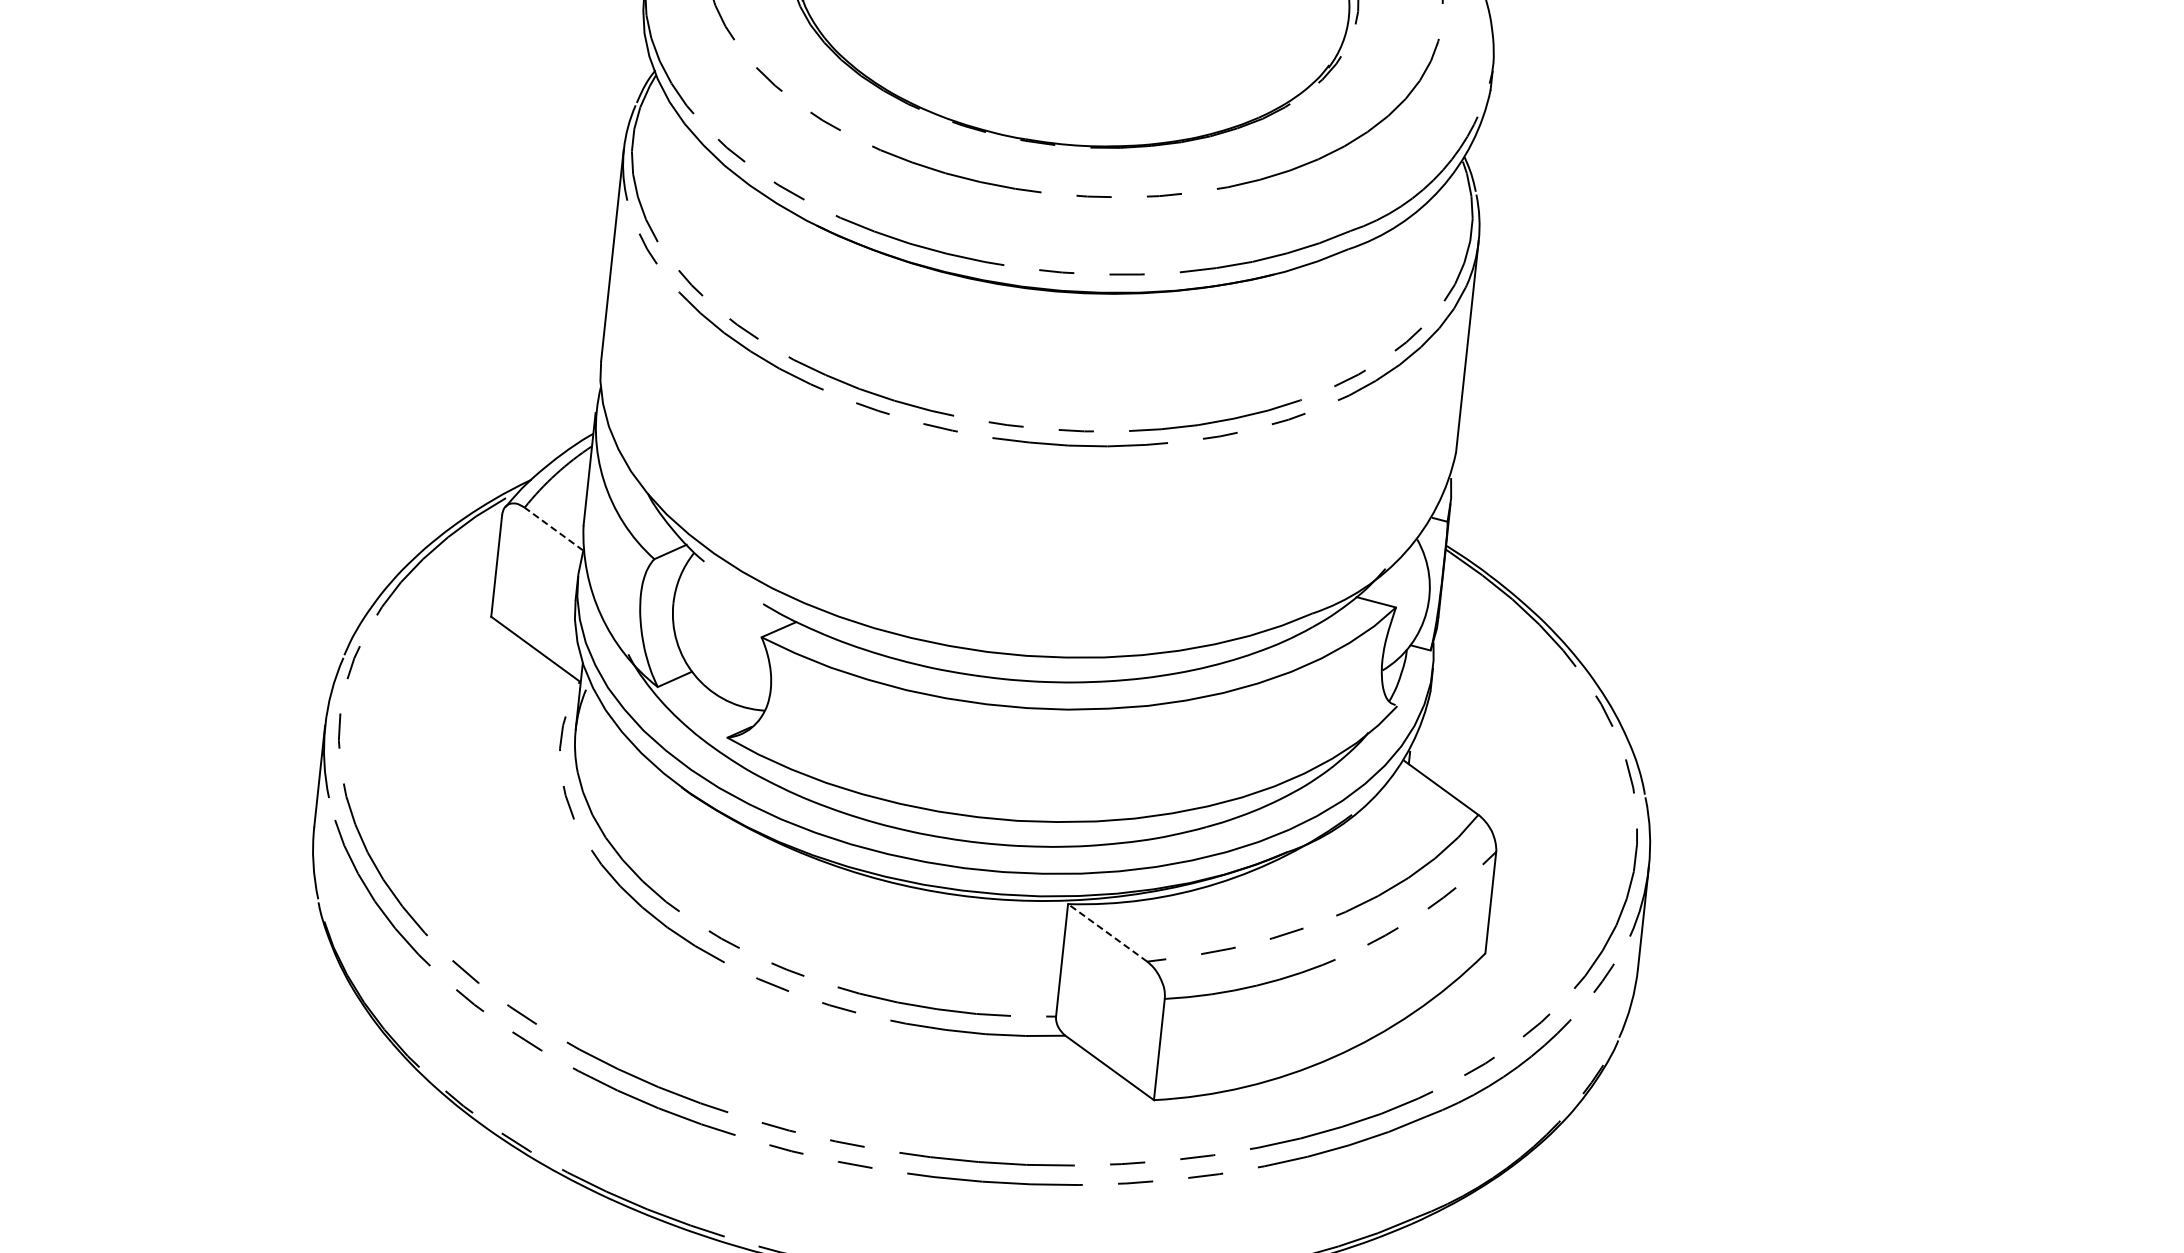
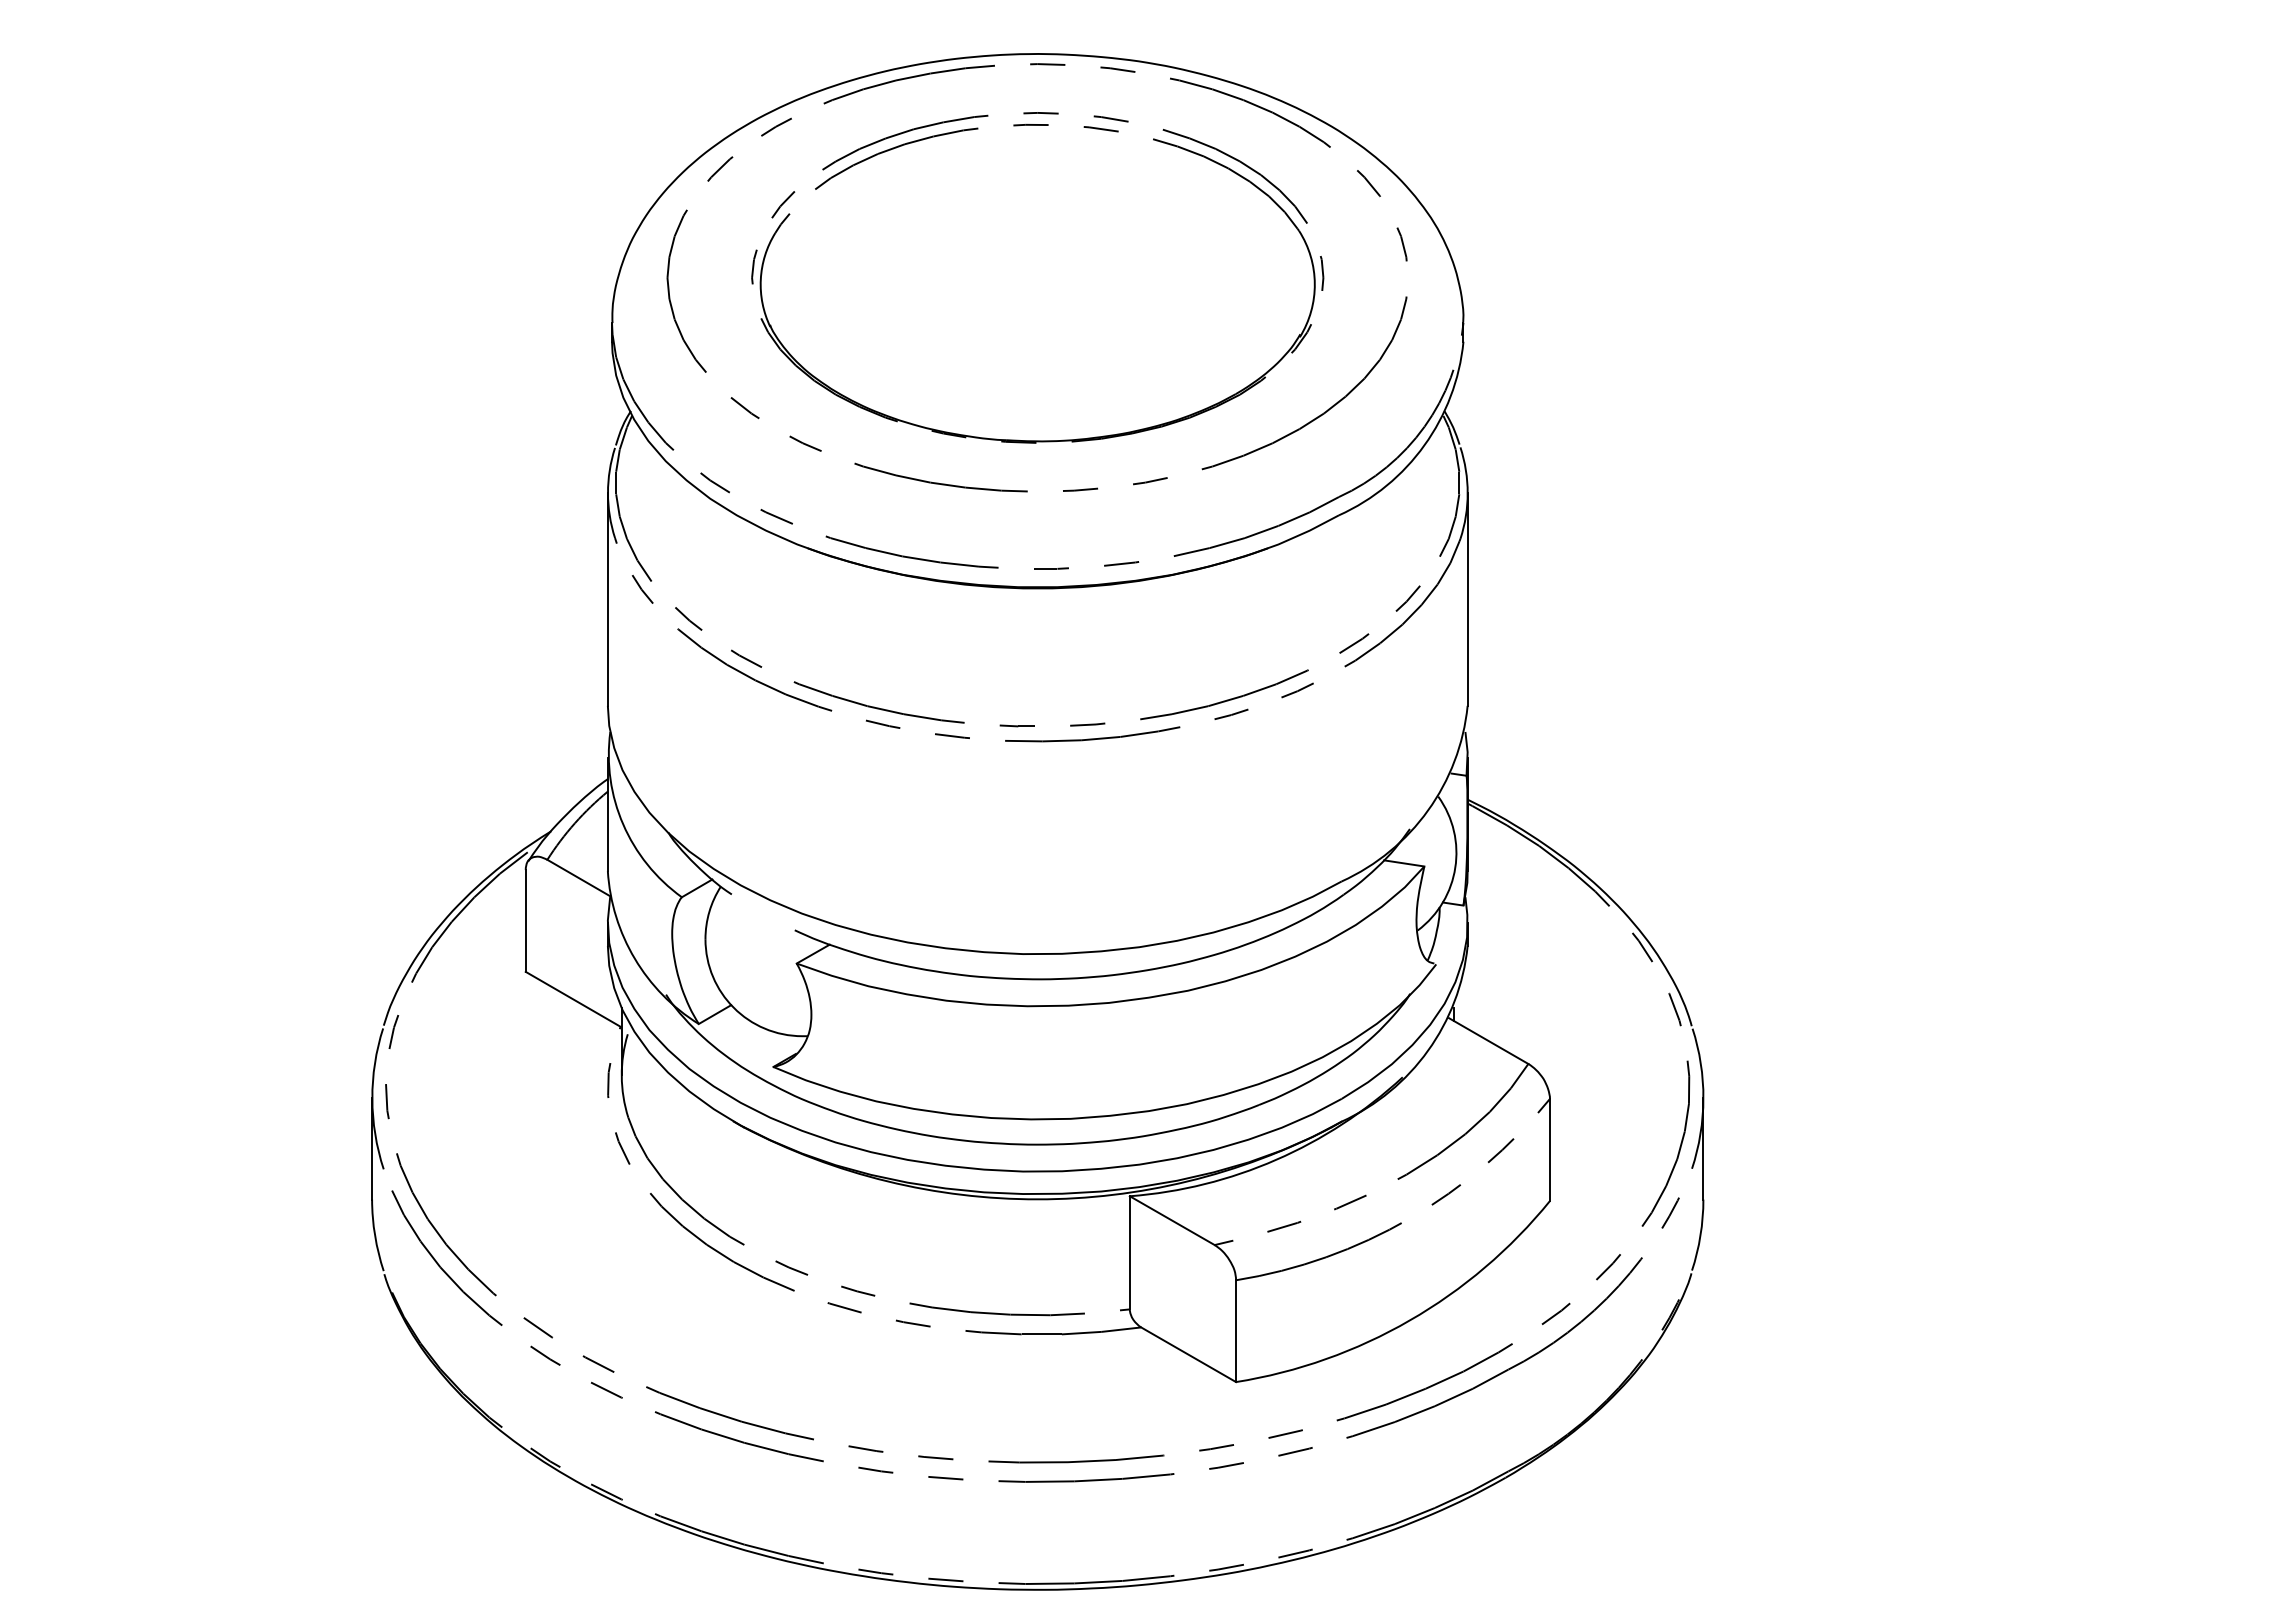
line: (553, 528) -> (578, 877), dashed -> solid
line: (1107, 932) -> (1172, 1220), dashed -> solid

